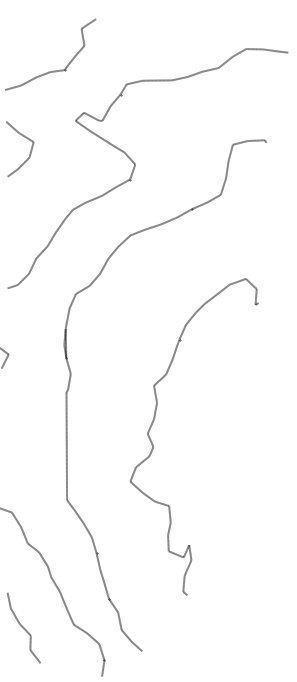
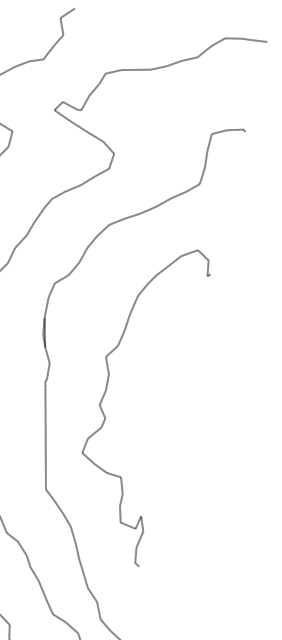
curve: (153, 444) -> (105, 415), moved

